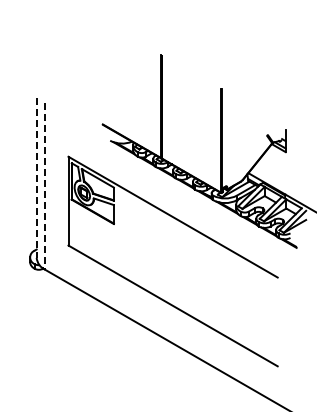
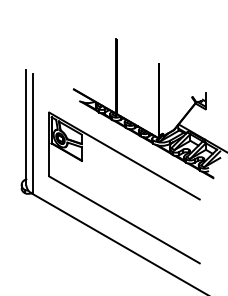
line: (36, 177) -> (26, 127), dashed -> solid
line: (45, 186) -> (32, 133), dashed -> solid

